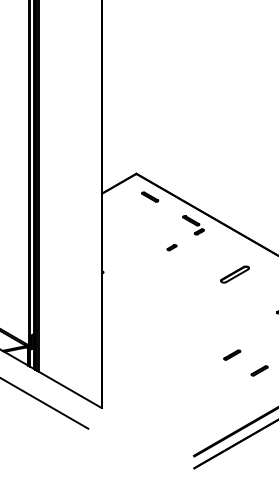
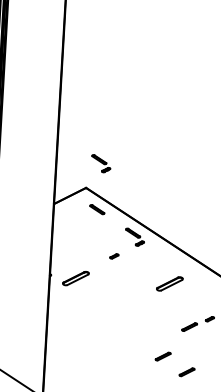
part: (151, 146) -> (101, 164), added
part: (130, 274) -> (75, 278), added
part: (259, 320) -> (189, 326), added

